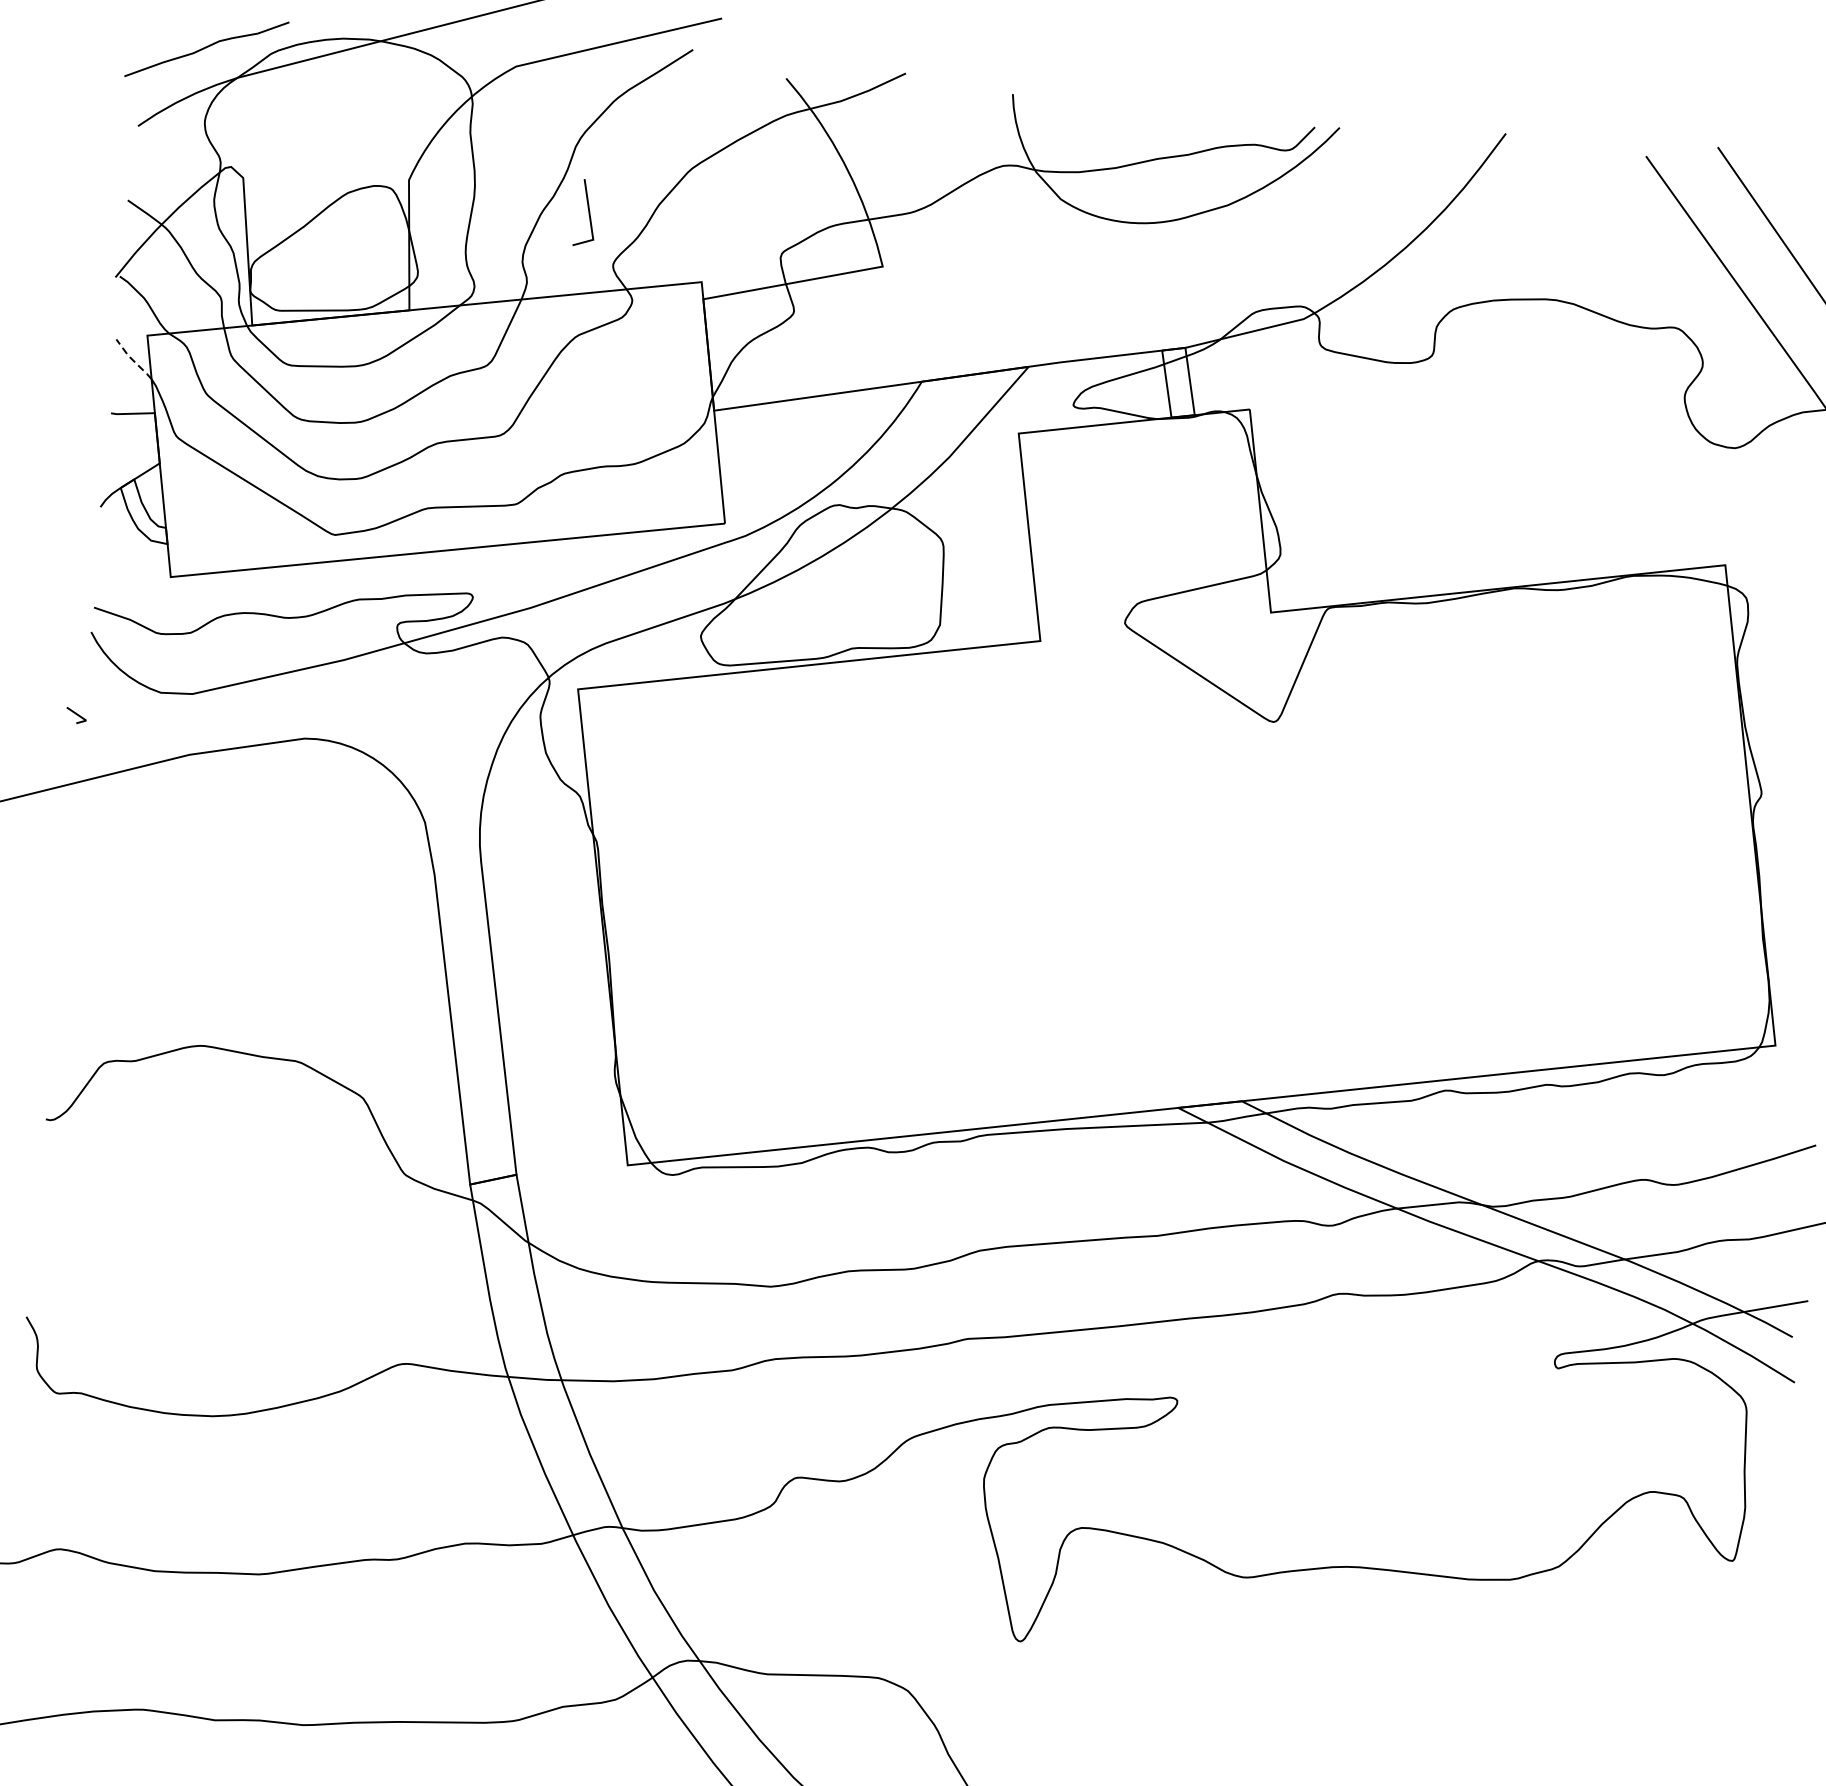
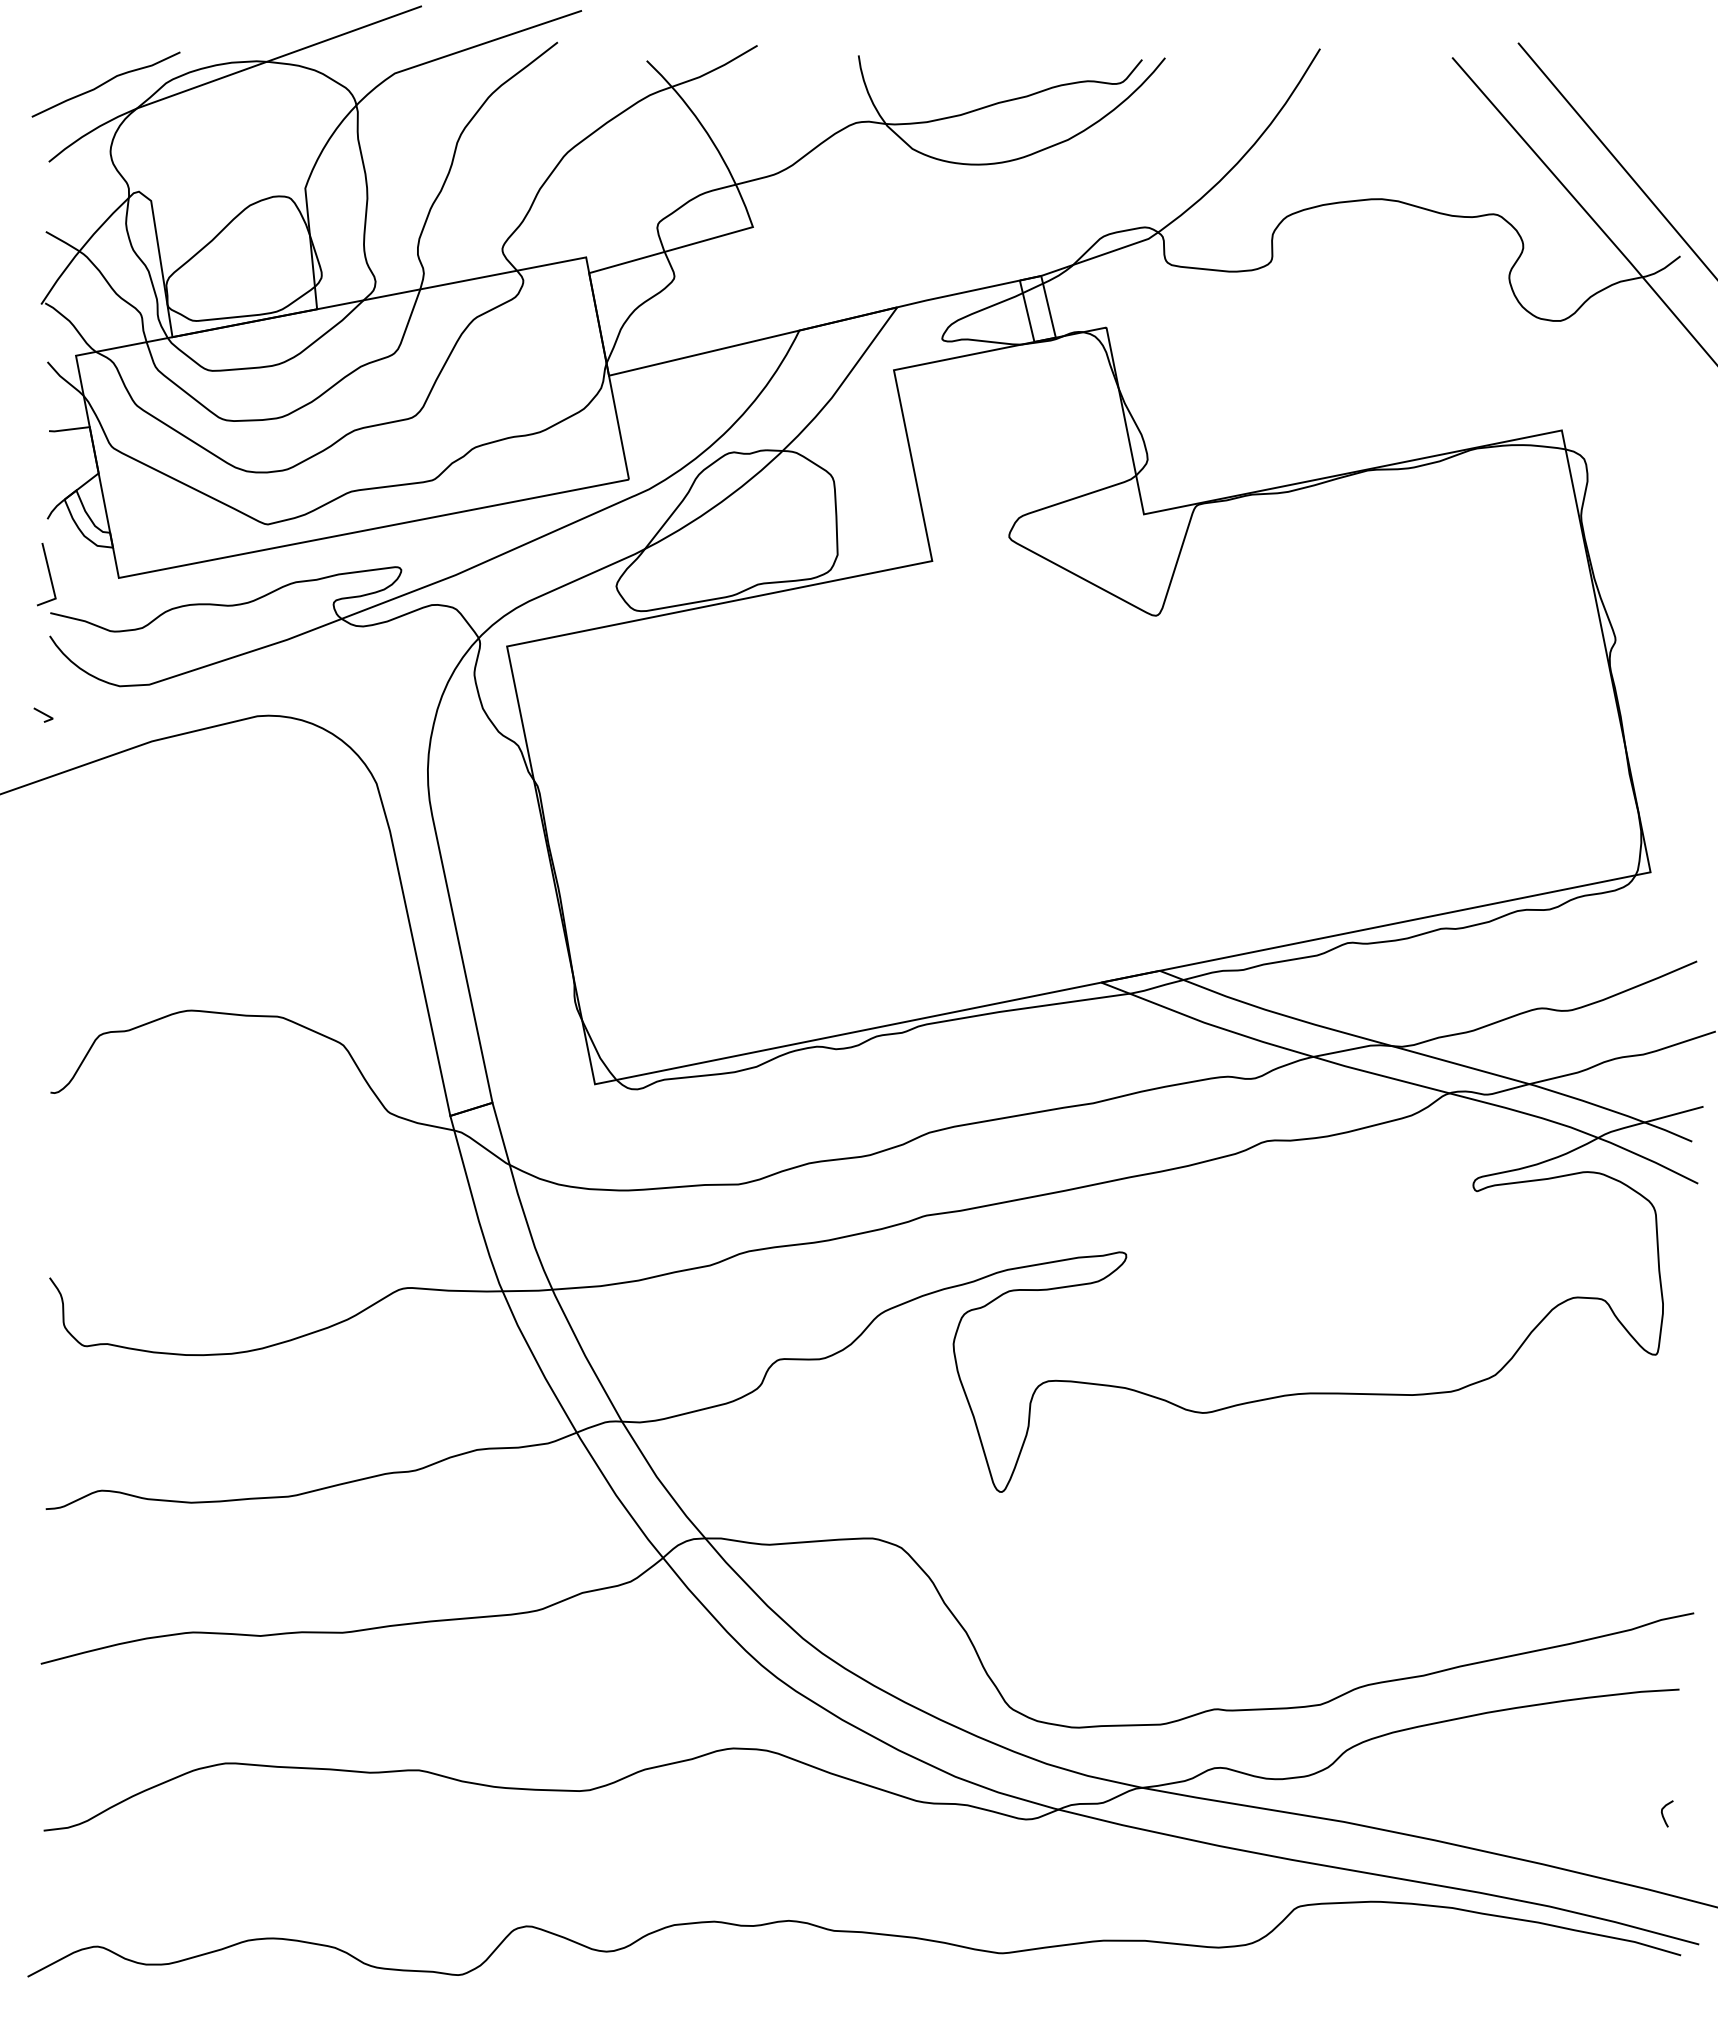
line: (588, 212) -> (48, 573), moved
line: (132, 359) -> (64, 379), dashed -> solid

